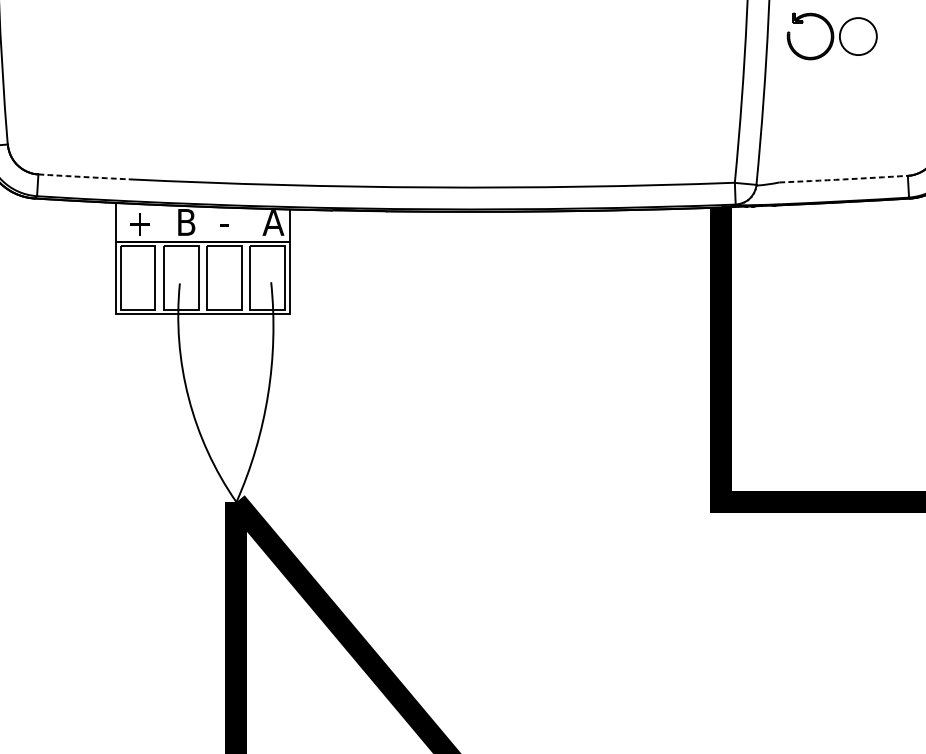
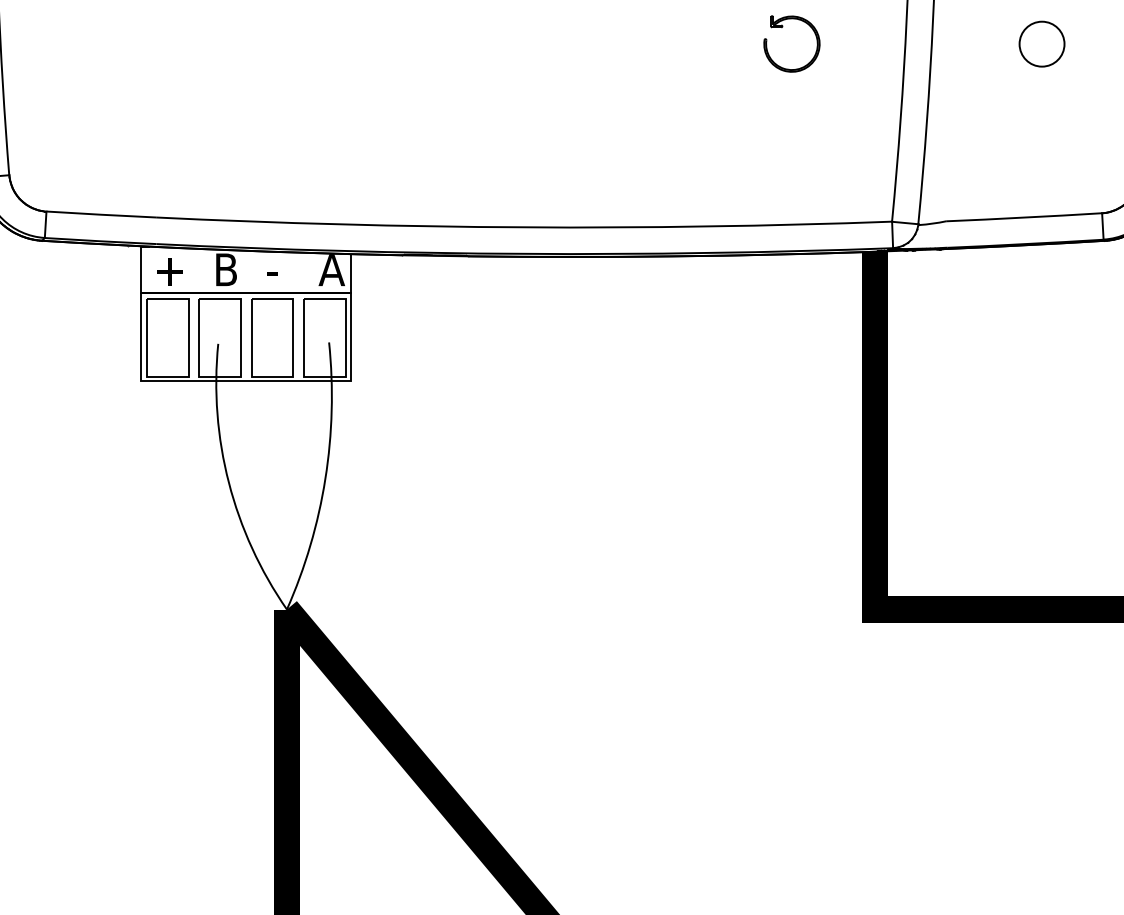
part: (801, 23) -> (781, 28), moved
arc: (83, 176) -> (101, 214), dashed -> solid
arc: (843, 179) -> (1024, 217), dashed -> solid

